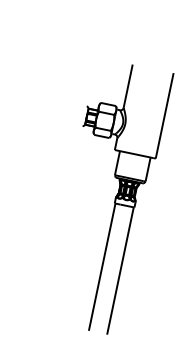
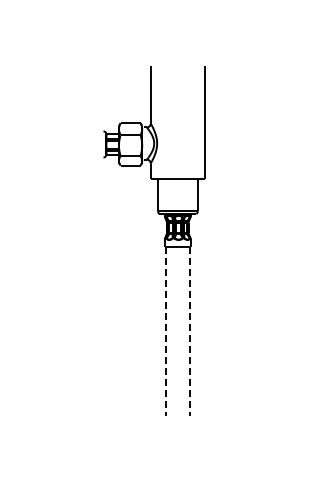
line: (101, 267) -> (165, 331), solid -> dashed
line: (120, 270) -> (189, 331), solid -> dashed

